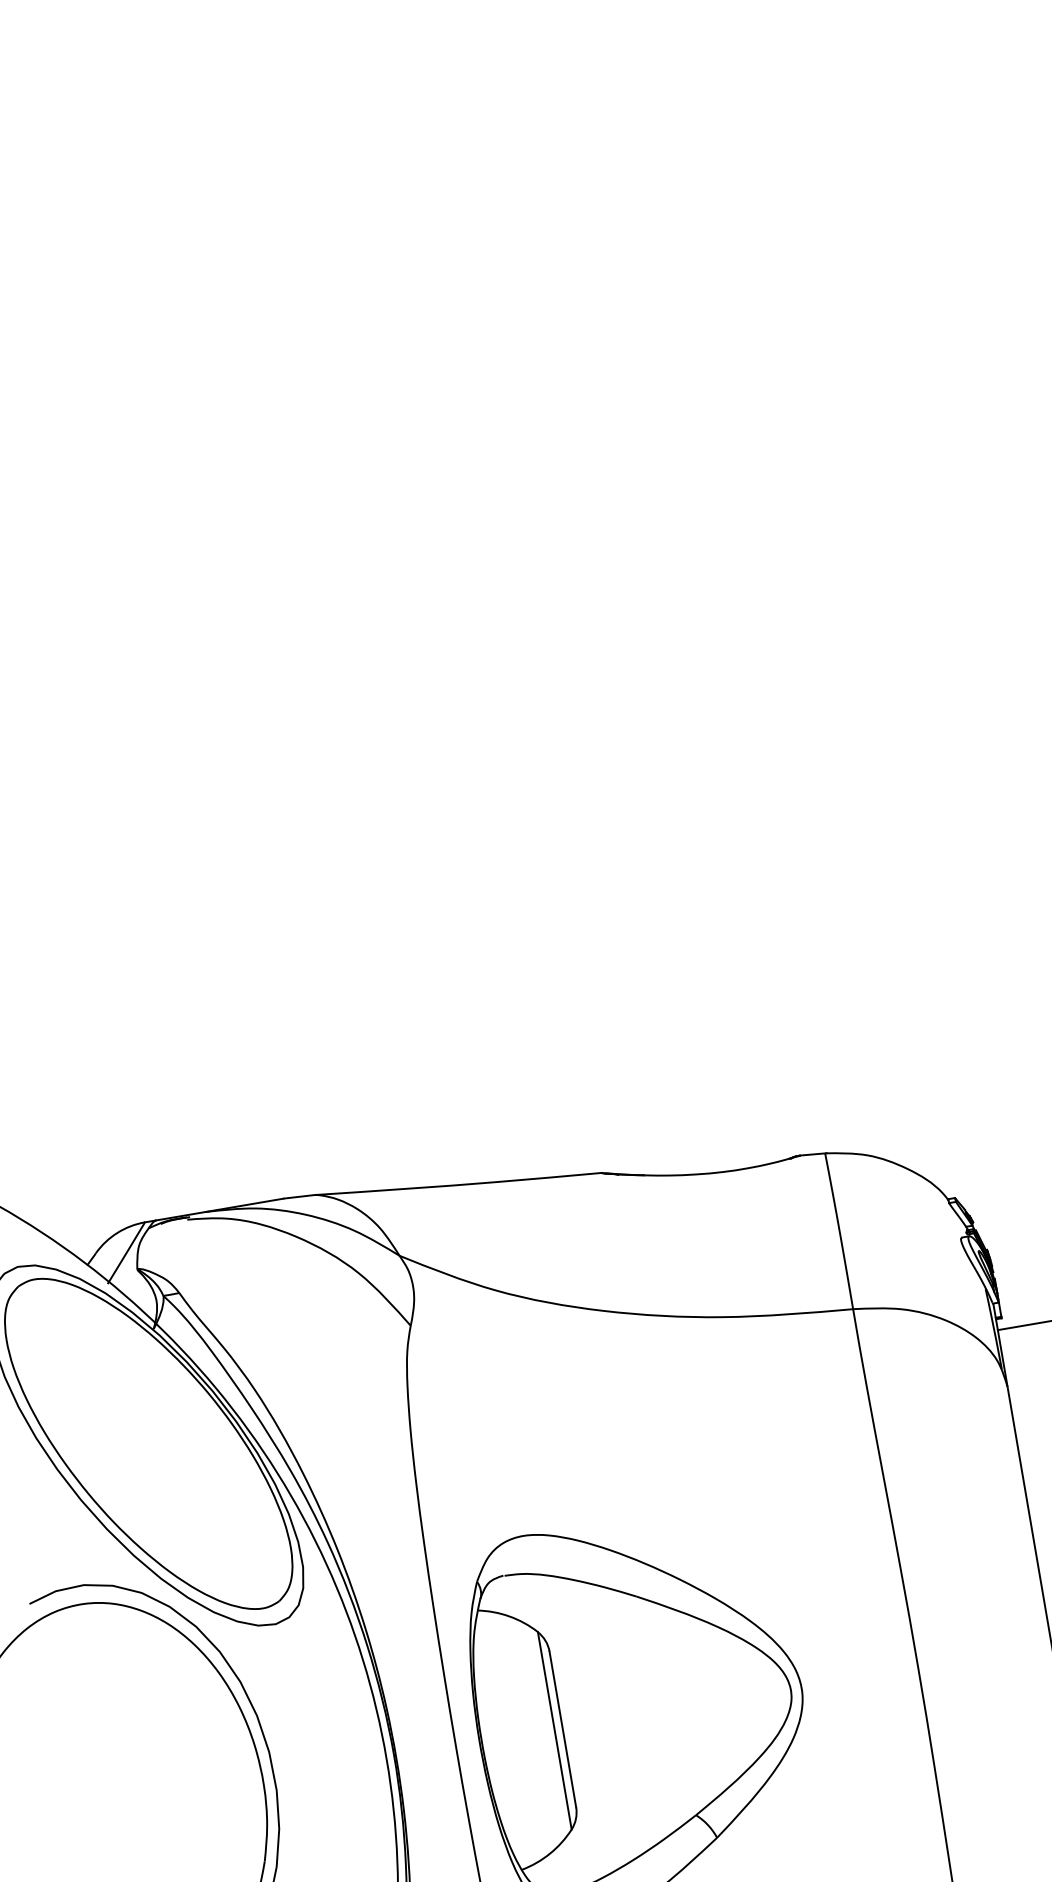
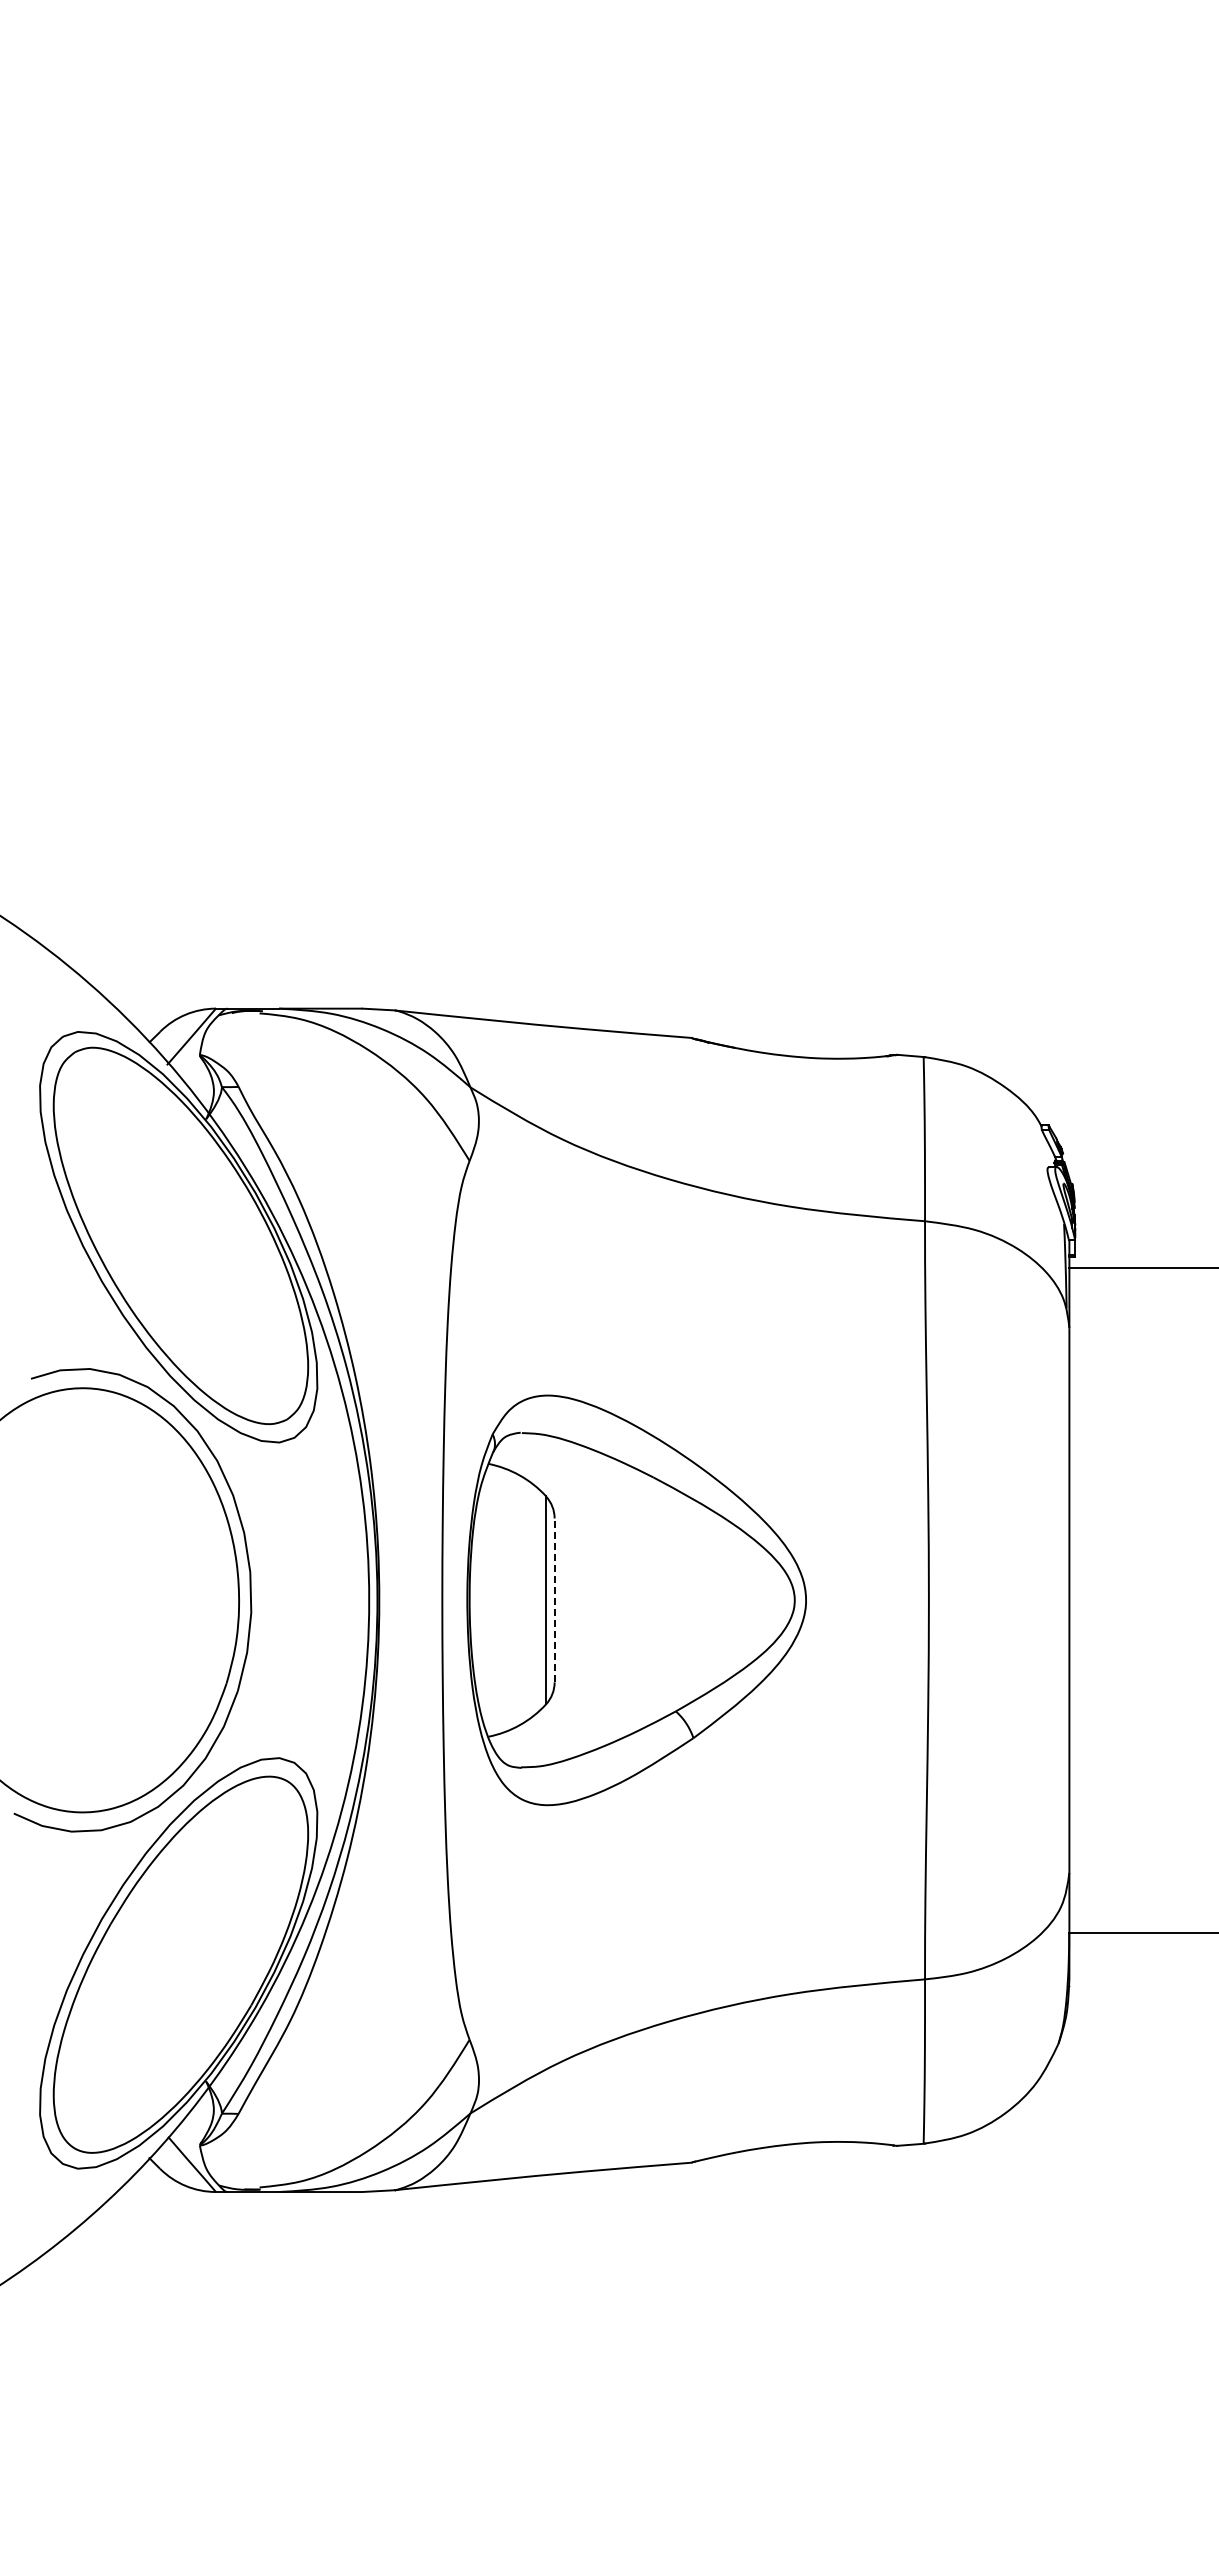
line: (562, 1729) -> (554, 1600), solid -> dashed

